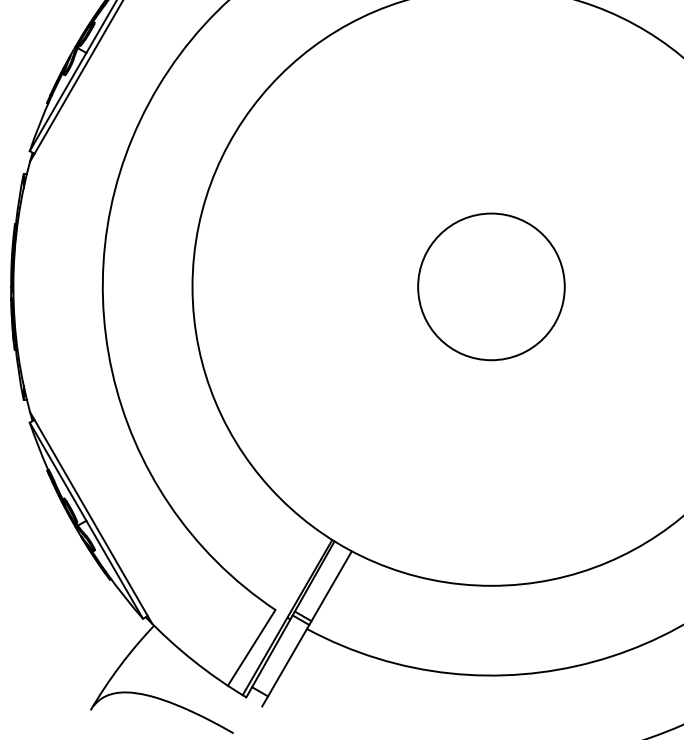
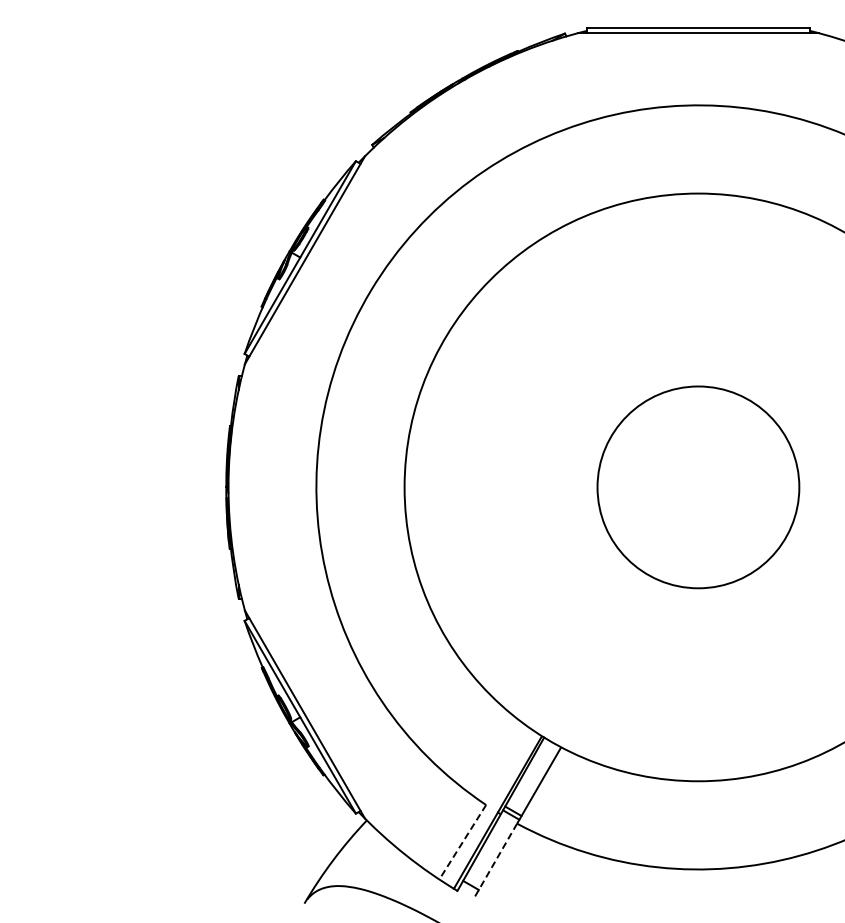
circle: (491, 286) -> (698, 487), size x1.4
line: (251, 648) -> (462, 842), solid -> dashed
line: (283, 668) -> (494, 862), solid -> dashed

